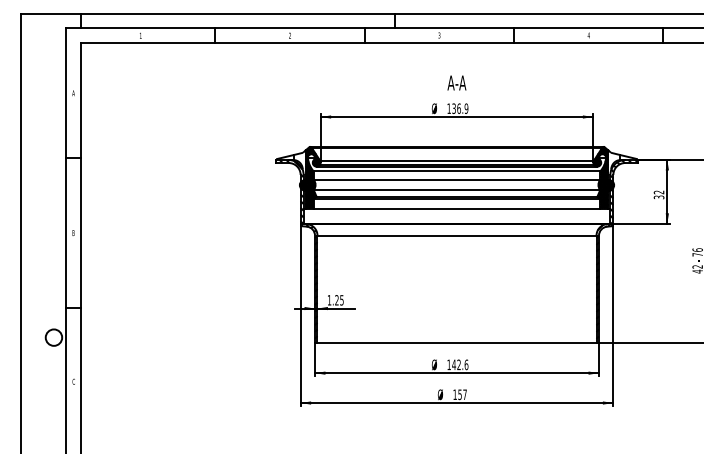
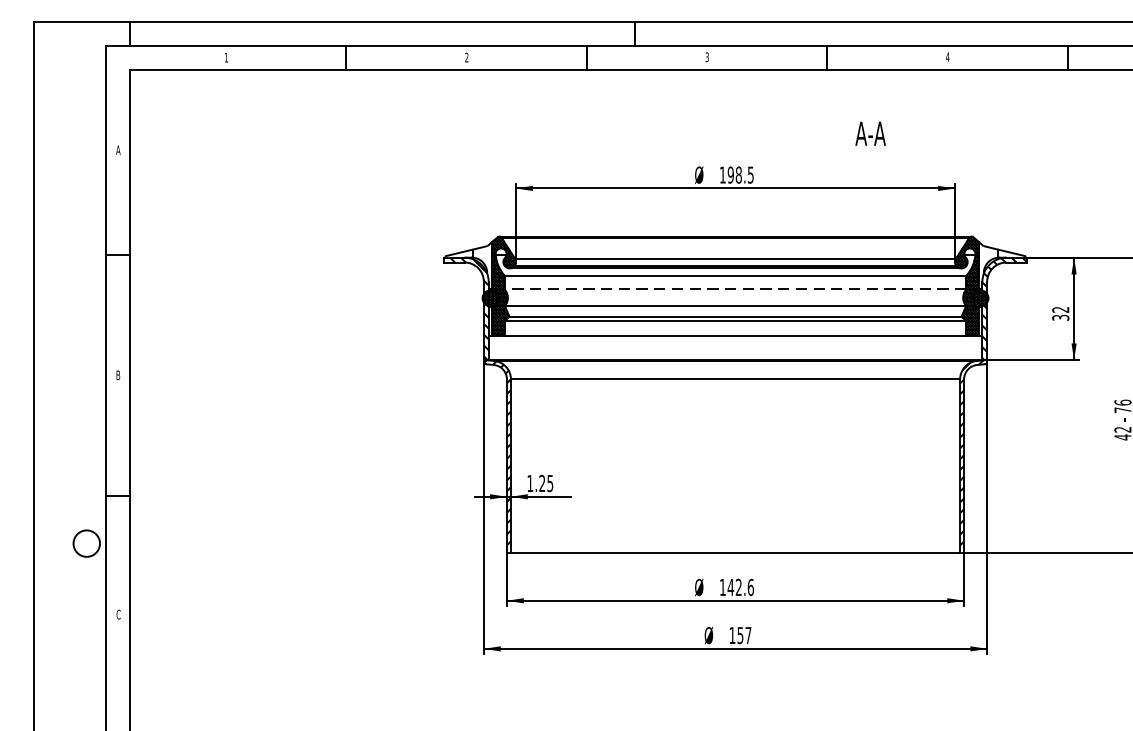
text: (456, 82) -> (869, 132), moved
text: (460, 108) -> (741, 174), 136.9 -> 198.5
line: (456, 179) -> (734, 289), solid -> dashed

